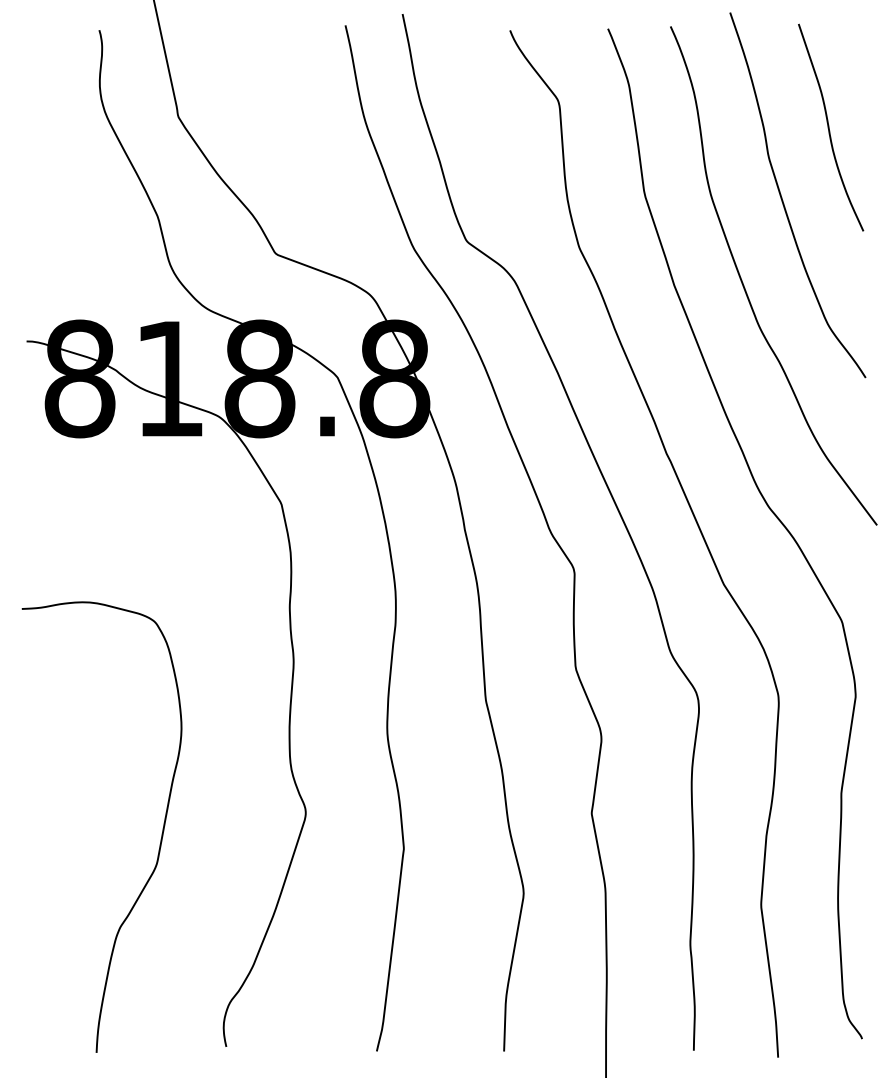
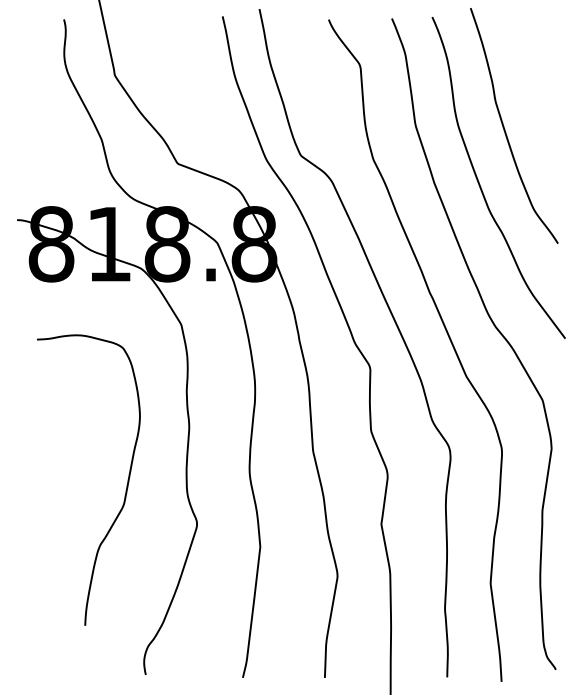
curve: (830, 127) -> (535, 82), removed
curve: (160, 835) -> (126, 485), moved

